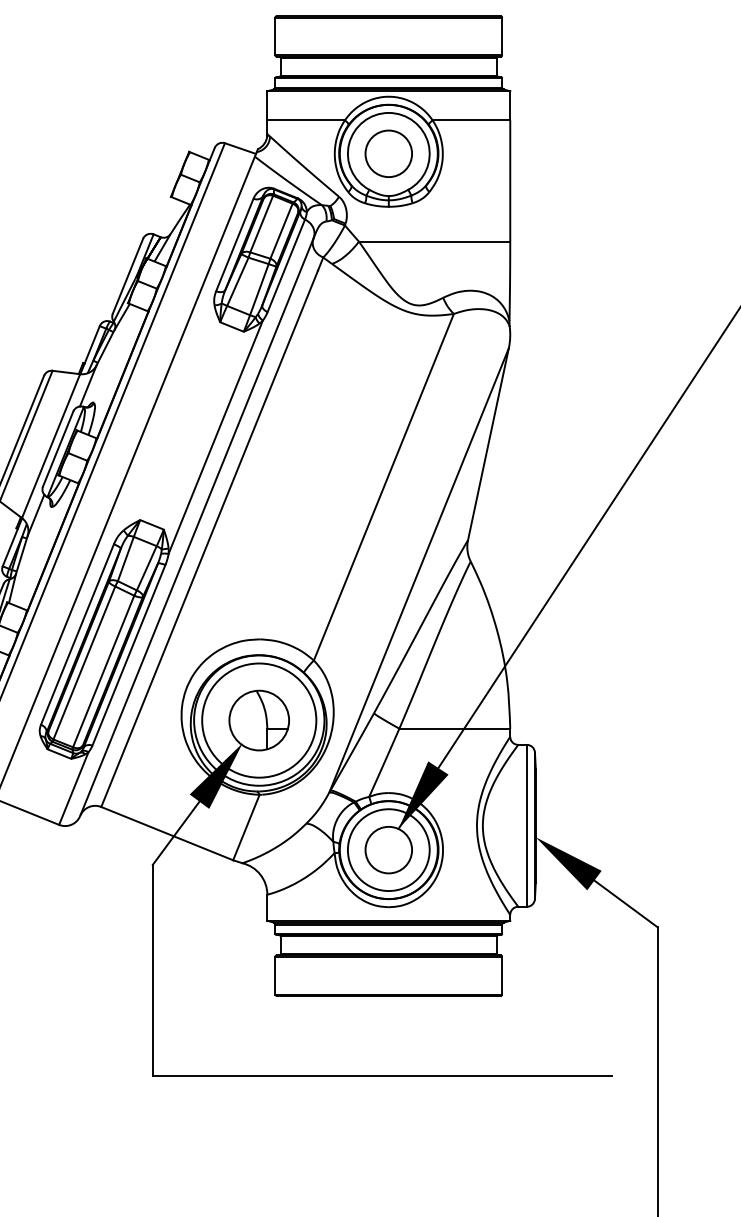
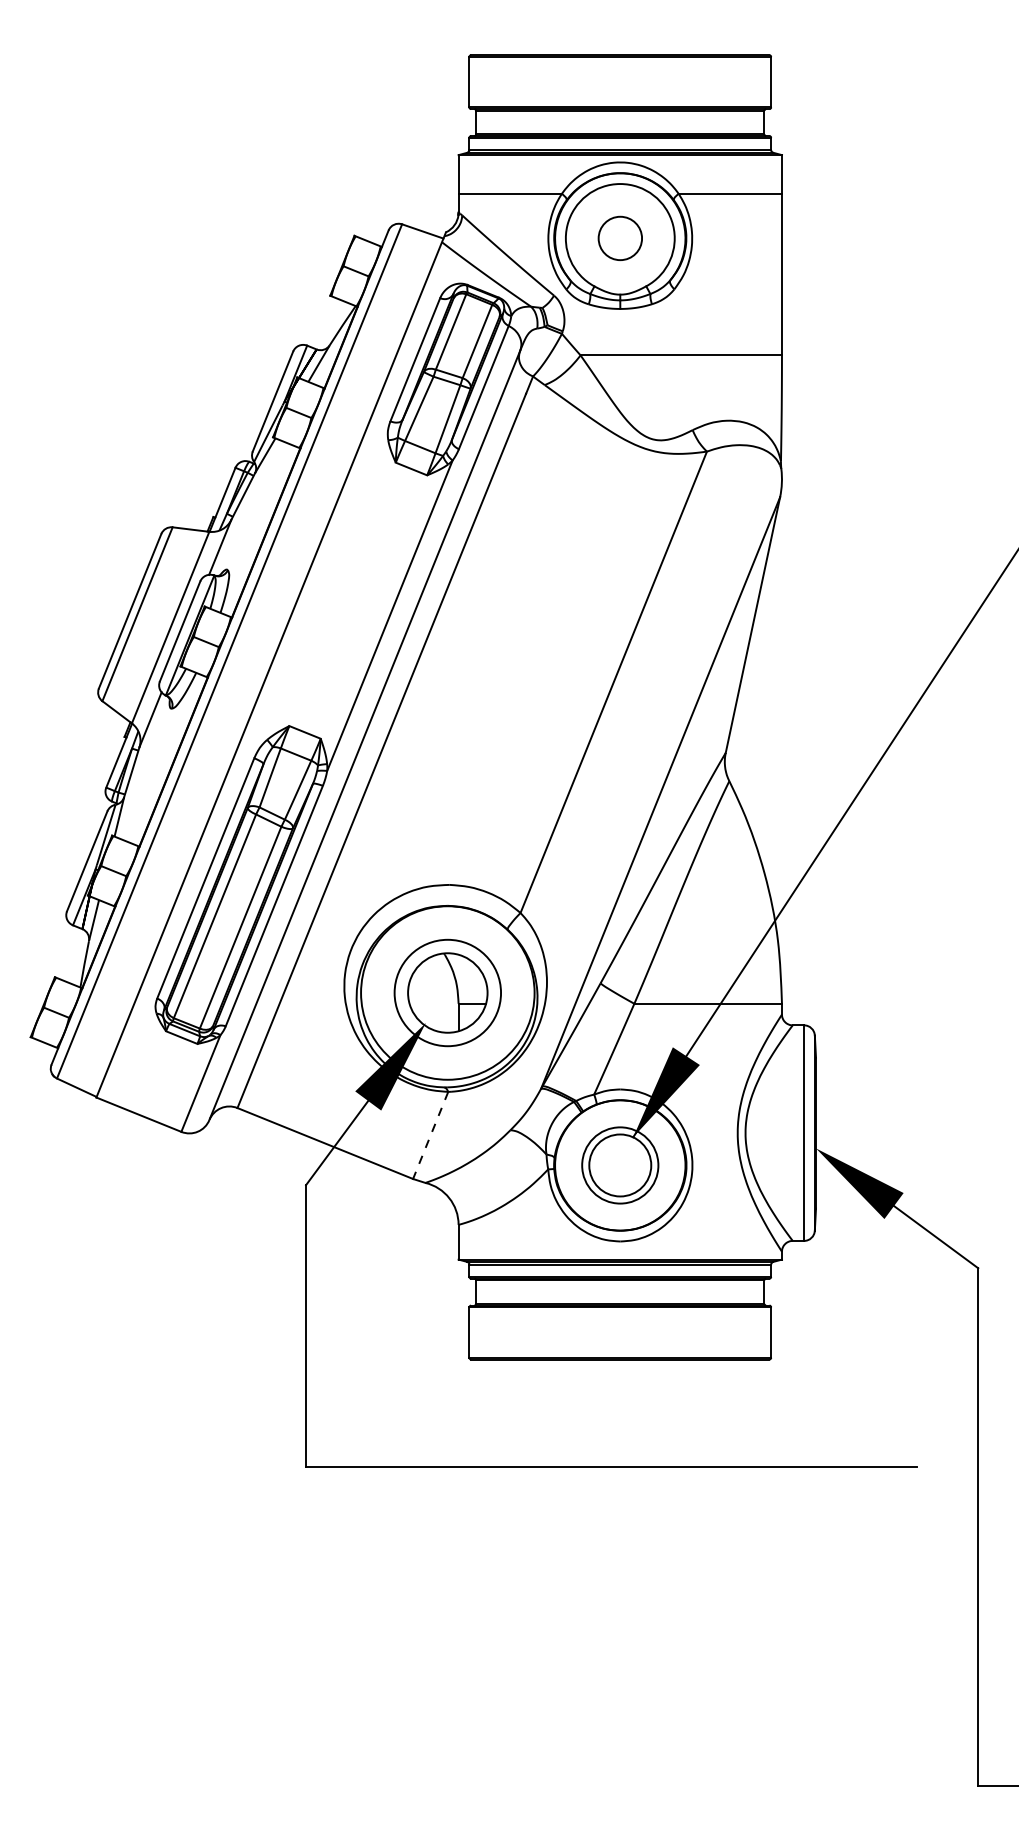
circle: (388, 153) -> (620, 238), size x0.7
circle: (259, 720) -> (447, 993), size x0.7
line: (246, 827) -> (430, 1135), solid -> dashed
circle: (388, 850) -> (619, 1165), size x0.7

